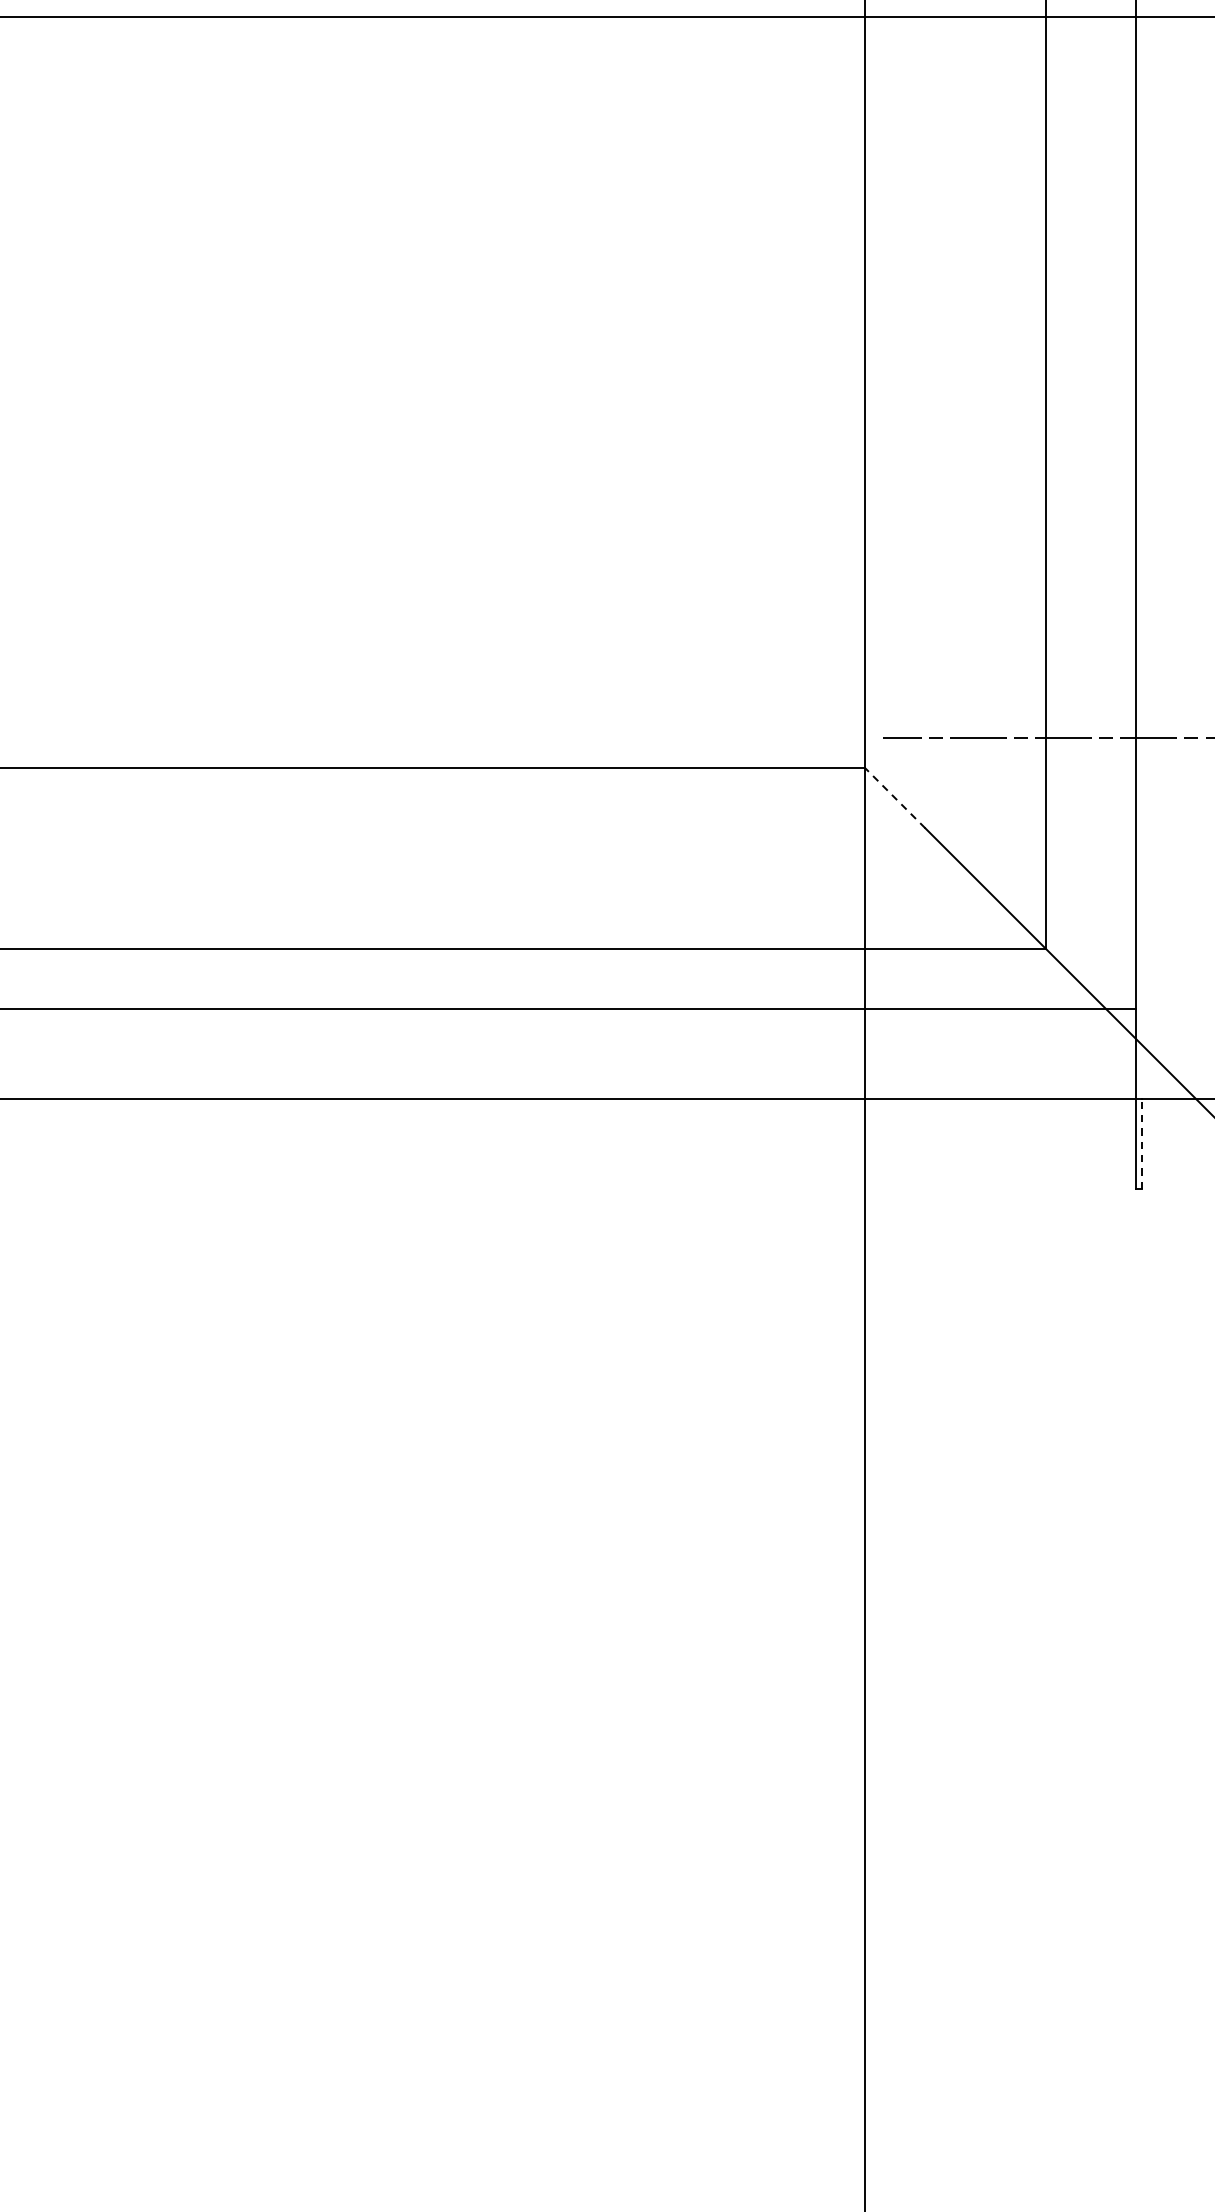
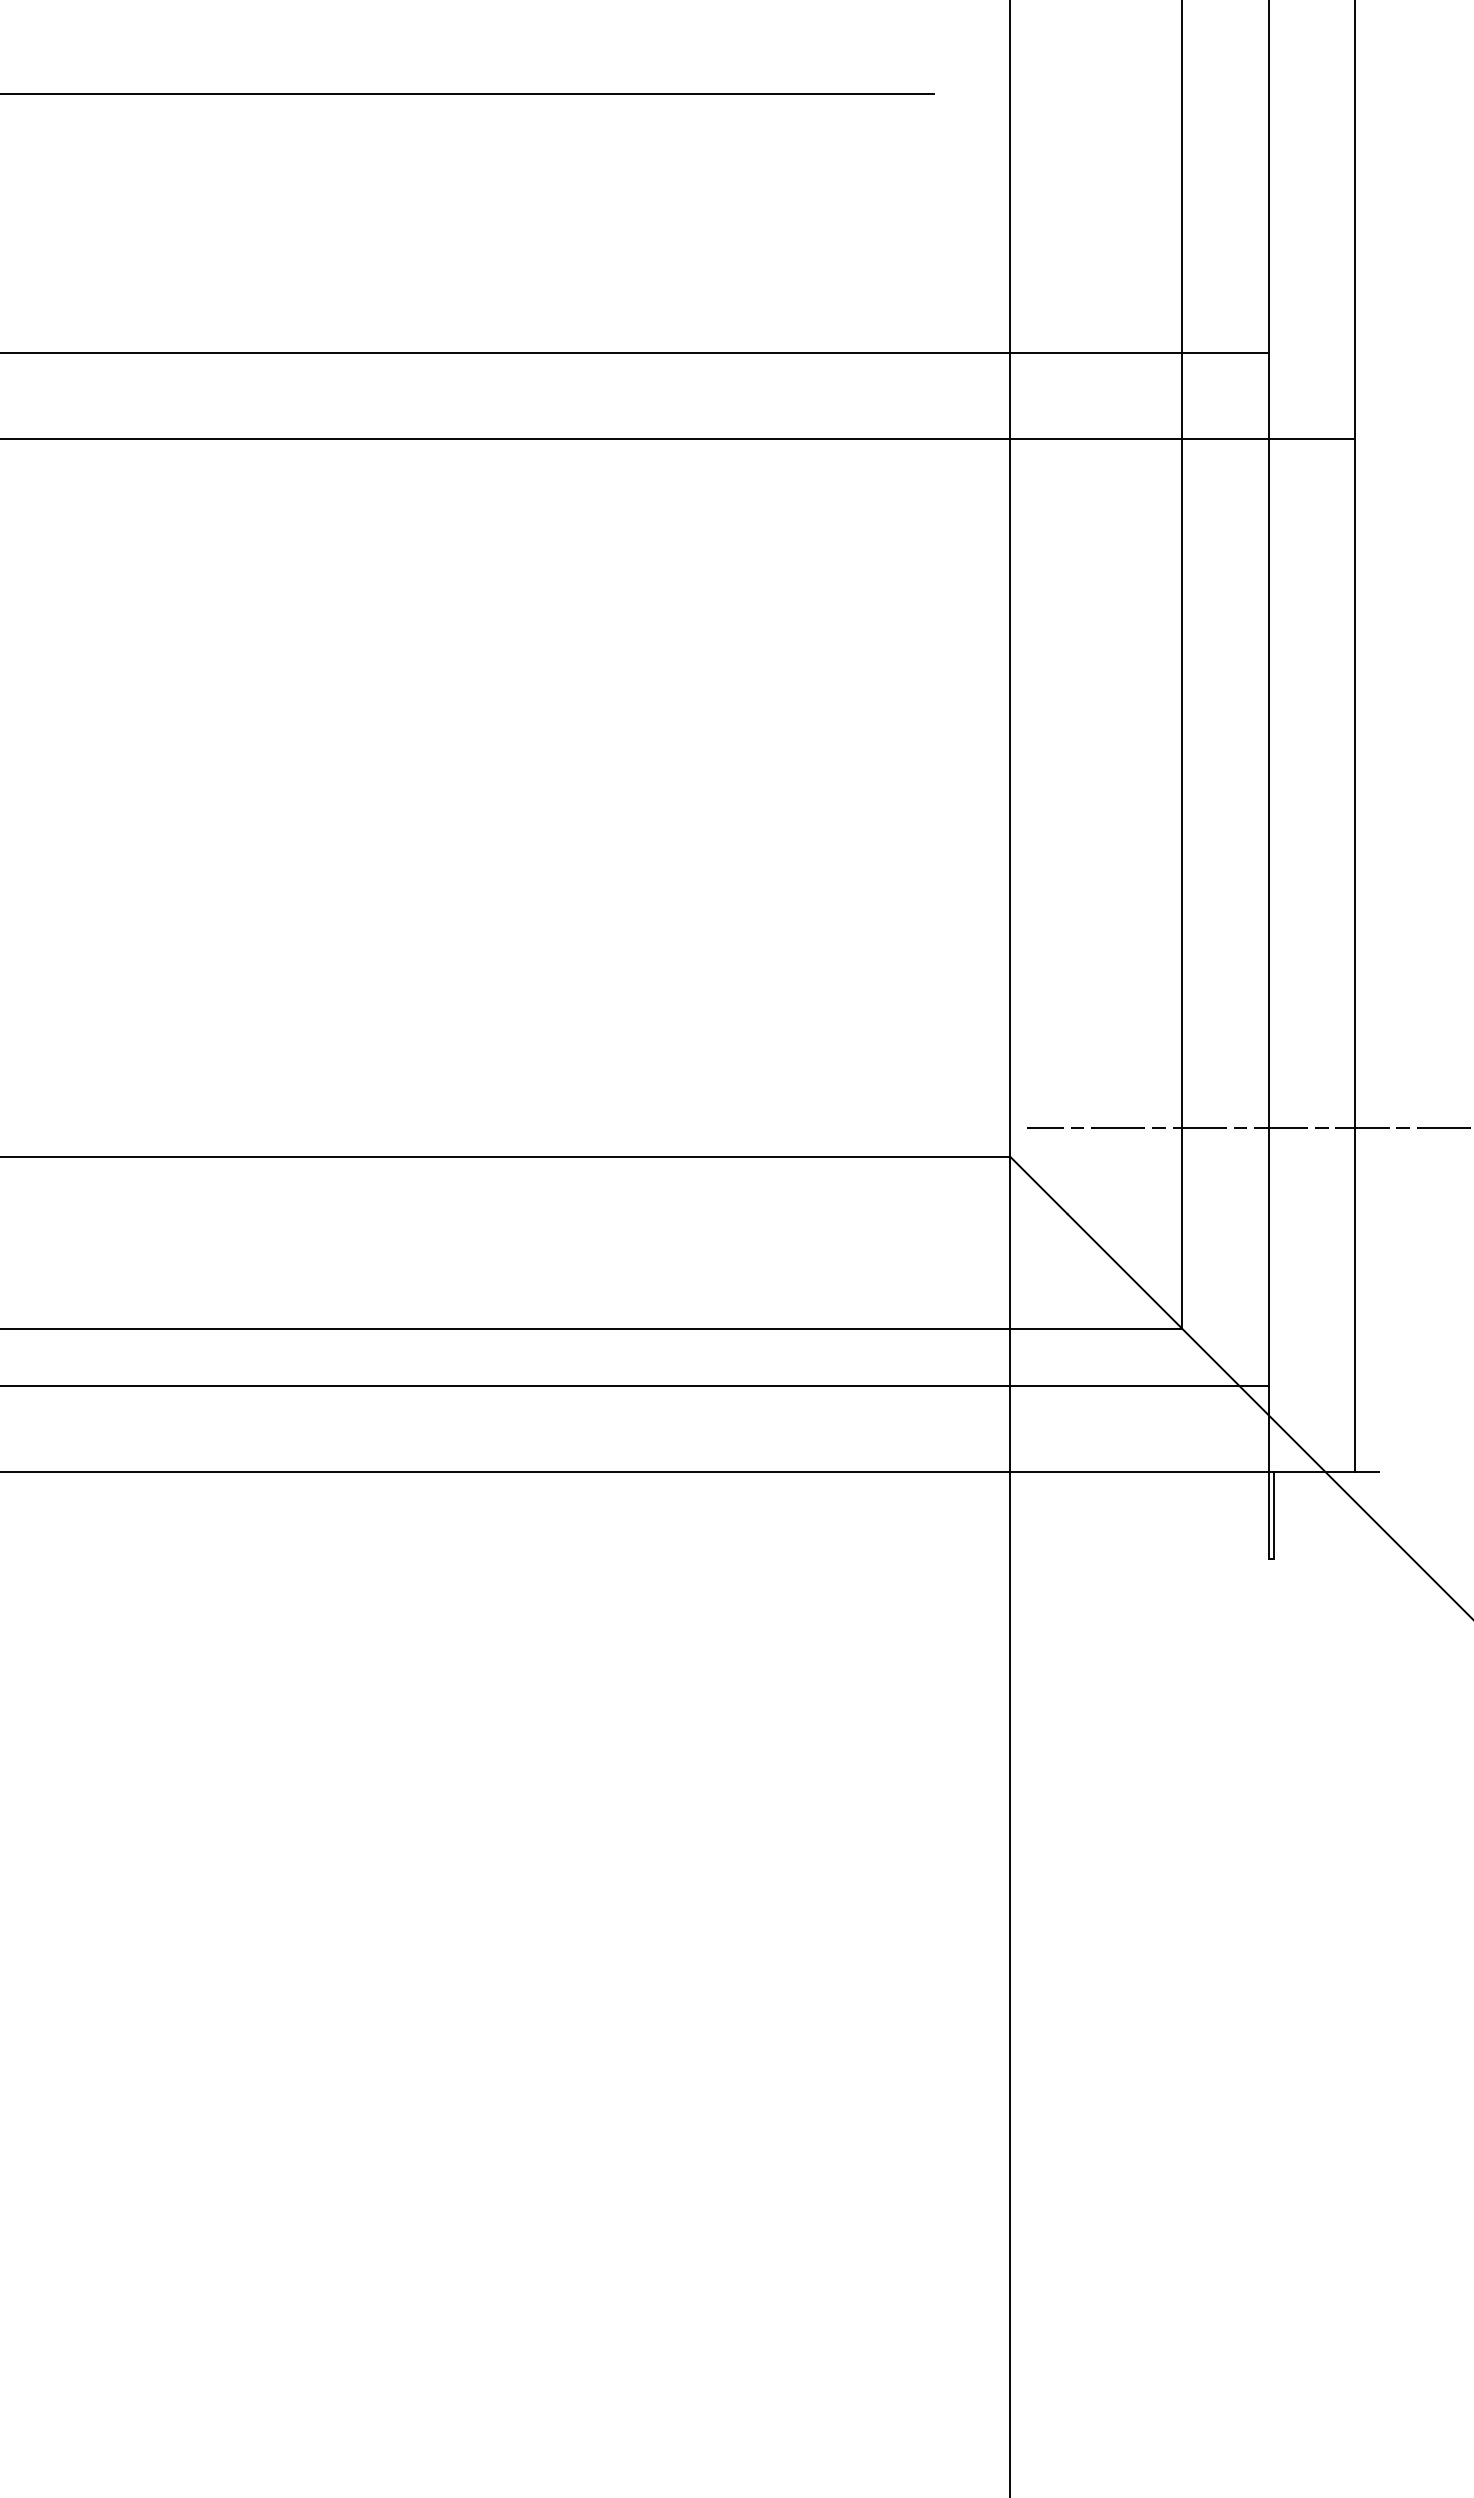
line: (895, 798) -> (1038, 1185), dashed -> solid
line: (1141, 1143) -> (1274, 1515), dashed -> solid

